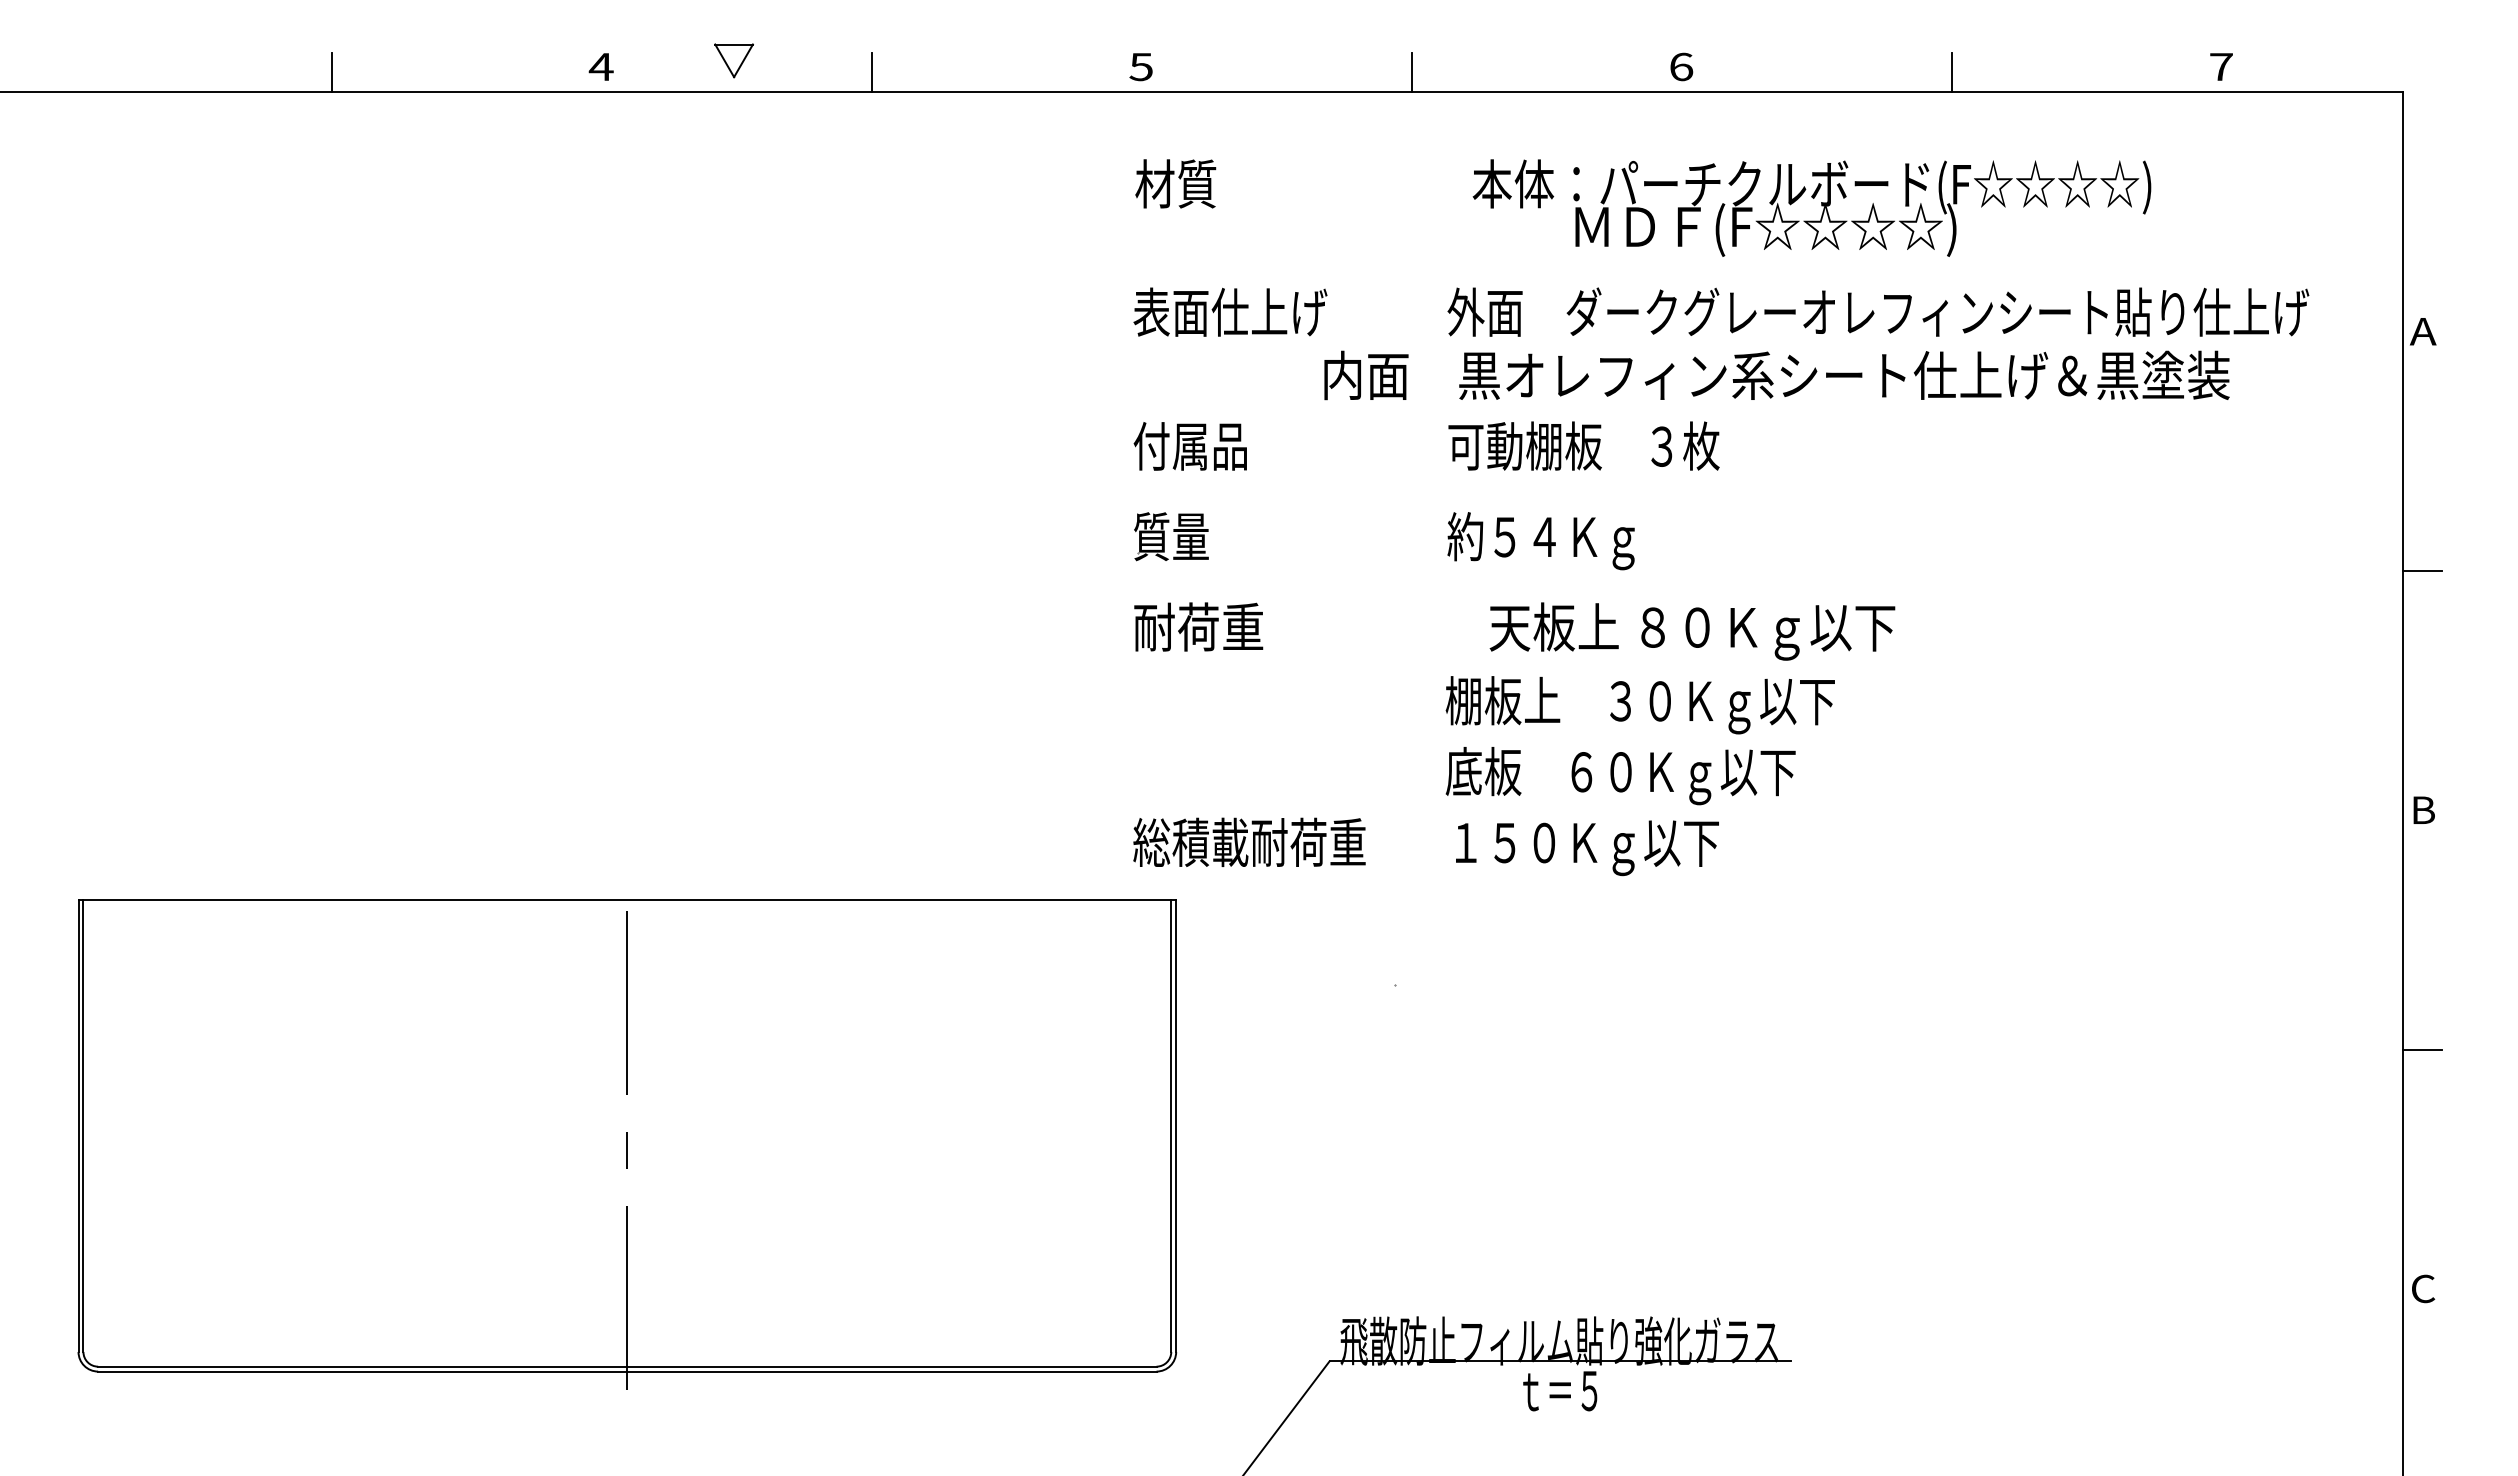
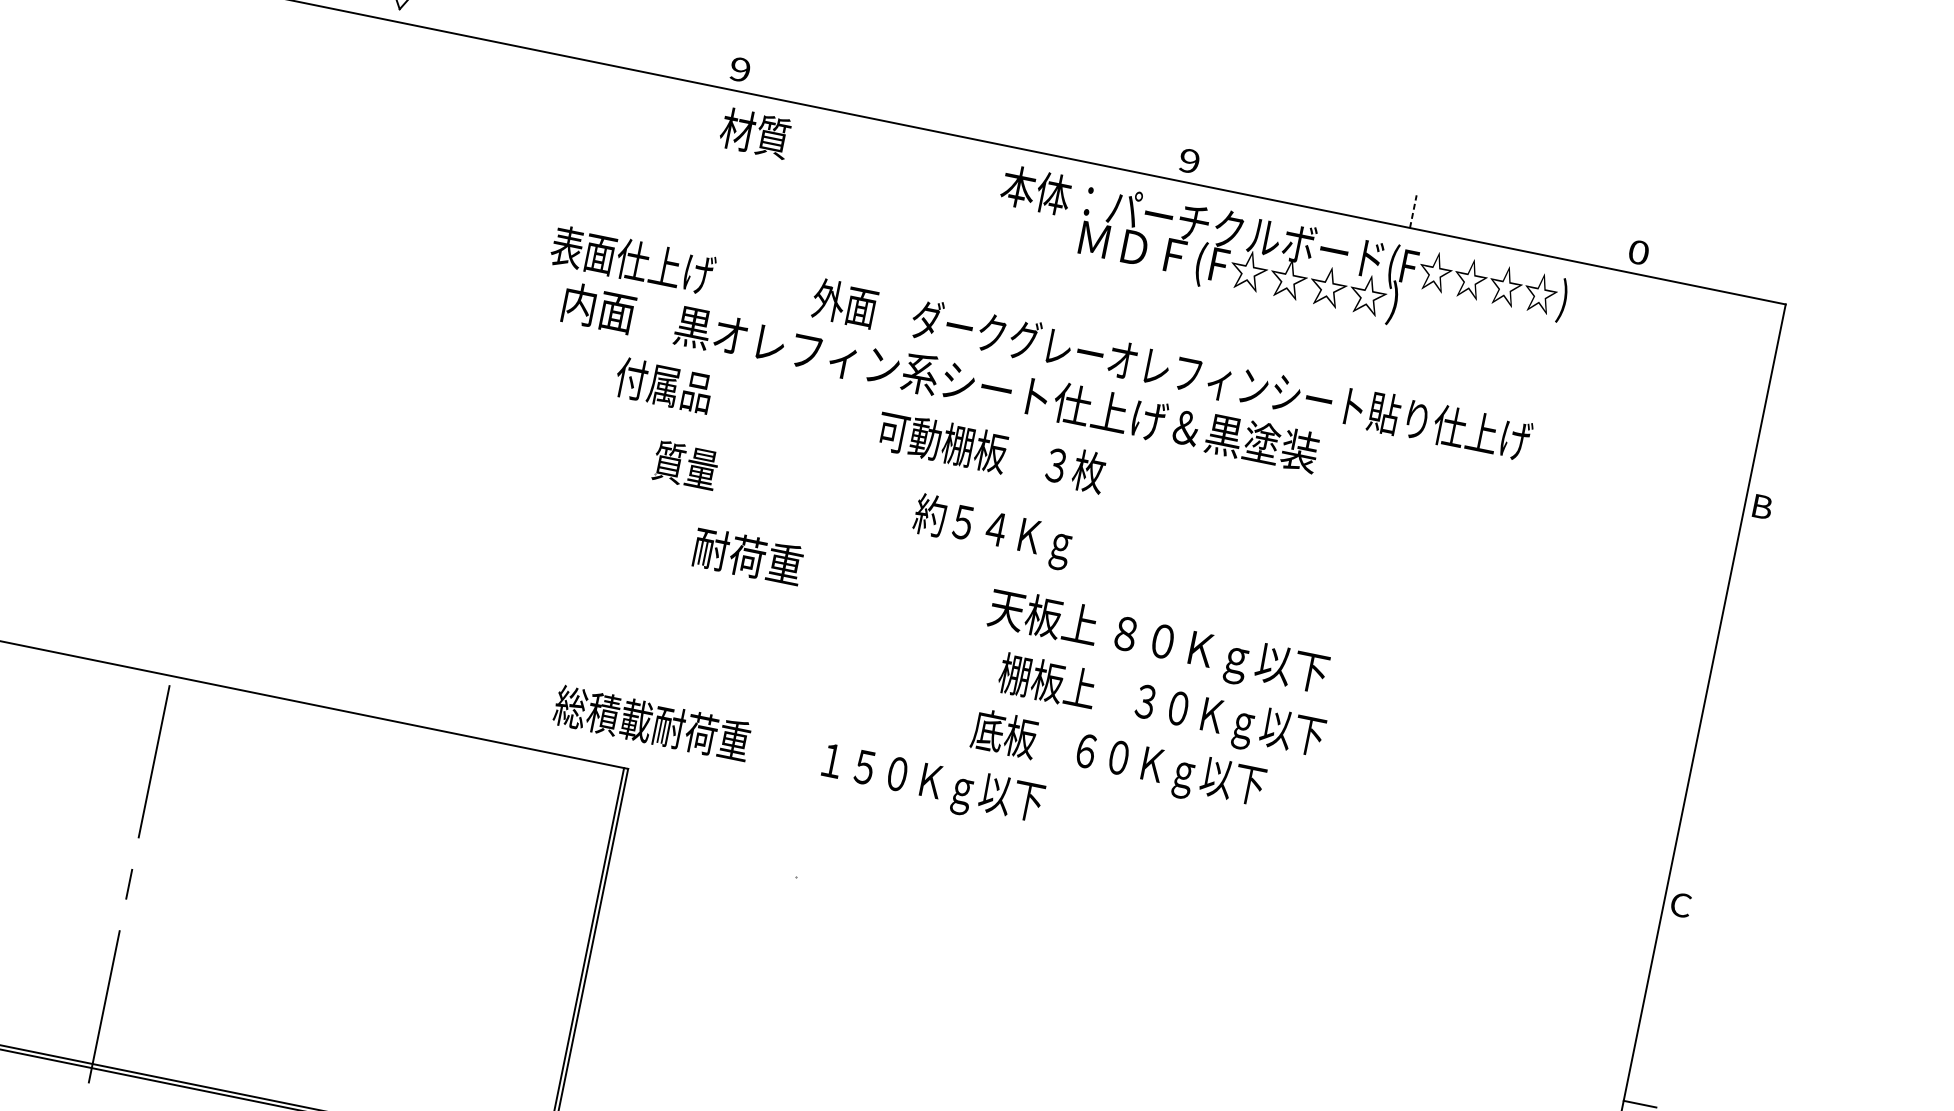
text: (1140, 66) -> (739, 69), 5 -> 9
text: (1681, 66) -> (1189, 160), 6 -> 9
text: (2221, 66) -> (1638, 252), 7 -> 0
line: (871, 72) -> (514, 28), removed
line: (1411, 72) -> (964, 120), removed
line: (1951, 72) -> (1413, 211), solid -> dashed
text: (1643, 207) -> (1140, 232), moved
text: (1721, 311) -> (1041, 342), moved
text: (2422, 331) -> (1761, 506), A -> B
text: (1776, 375) -> (940, 377), moved
text: (1426, 445) -> (860, 424), moved
line: (2422, 571) -> (1720, 706), removed
text: (1514, 631) -> (1010, 613), moved
text: (1639, 705) -> (1160, 708), moved
text: (1620, 776) -> (1117, 761), moved
text: (2423, 810) -> (1681, 905), B -> C
text: (1425, 846) -> (798, 756), moved

